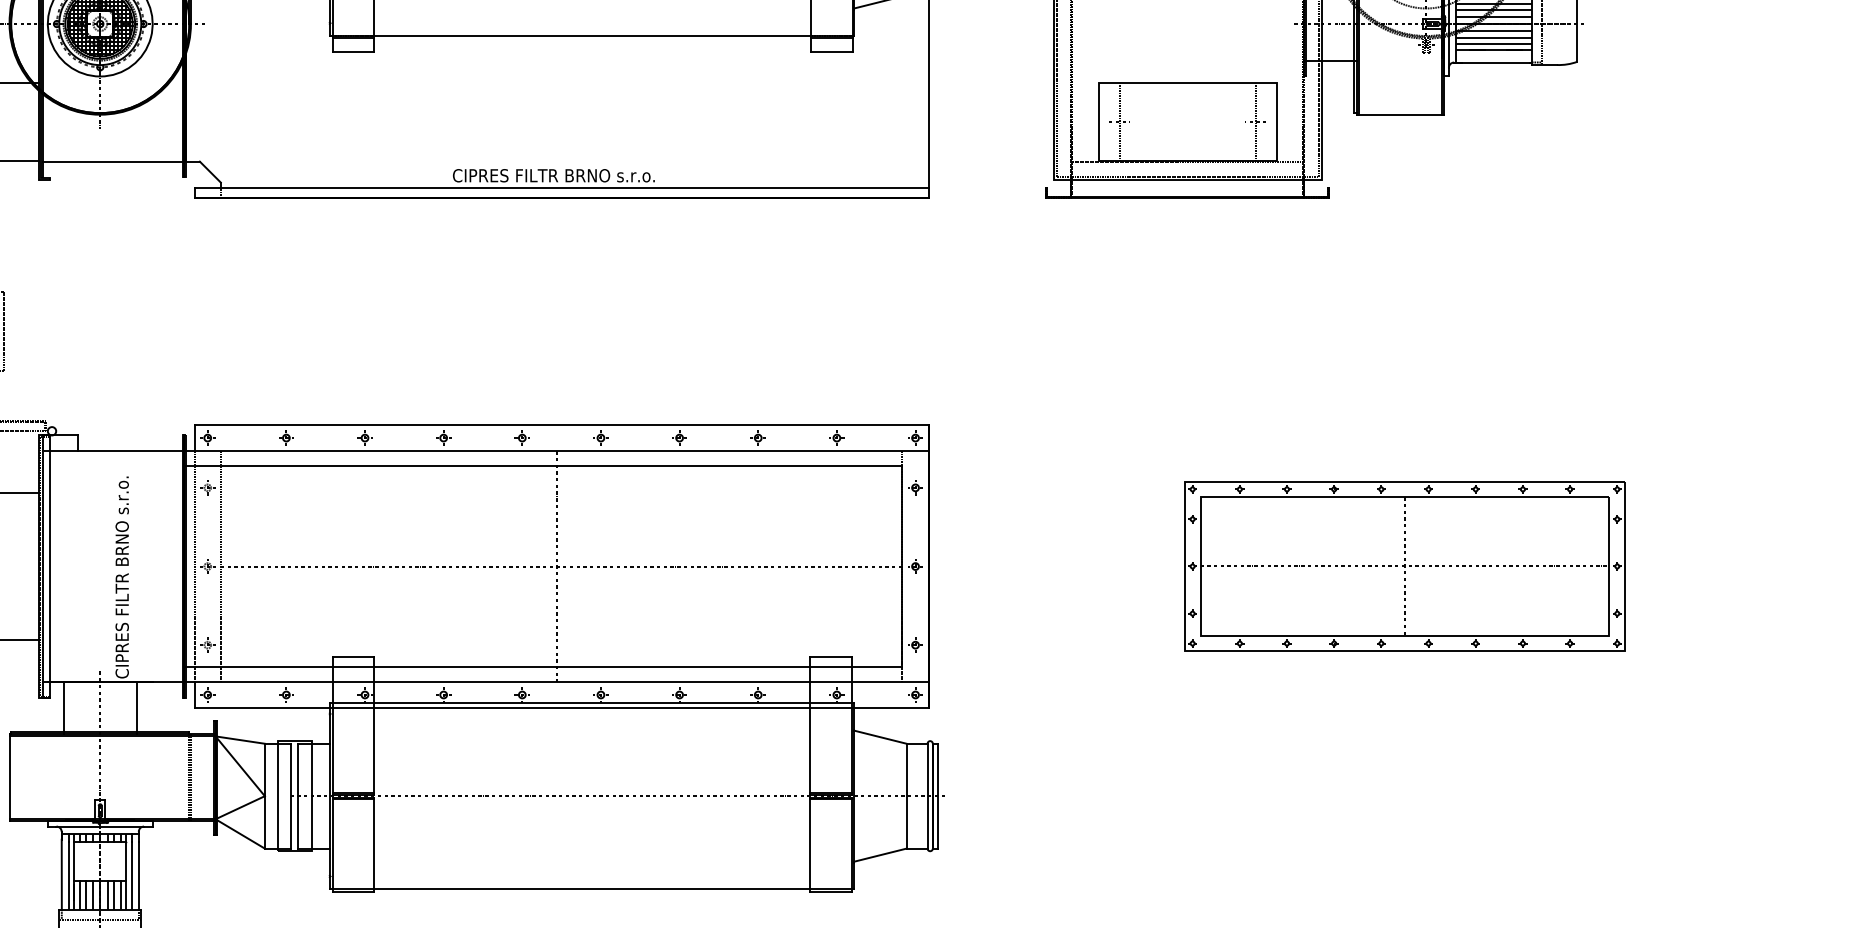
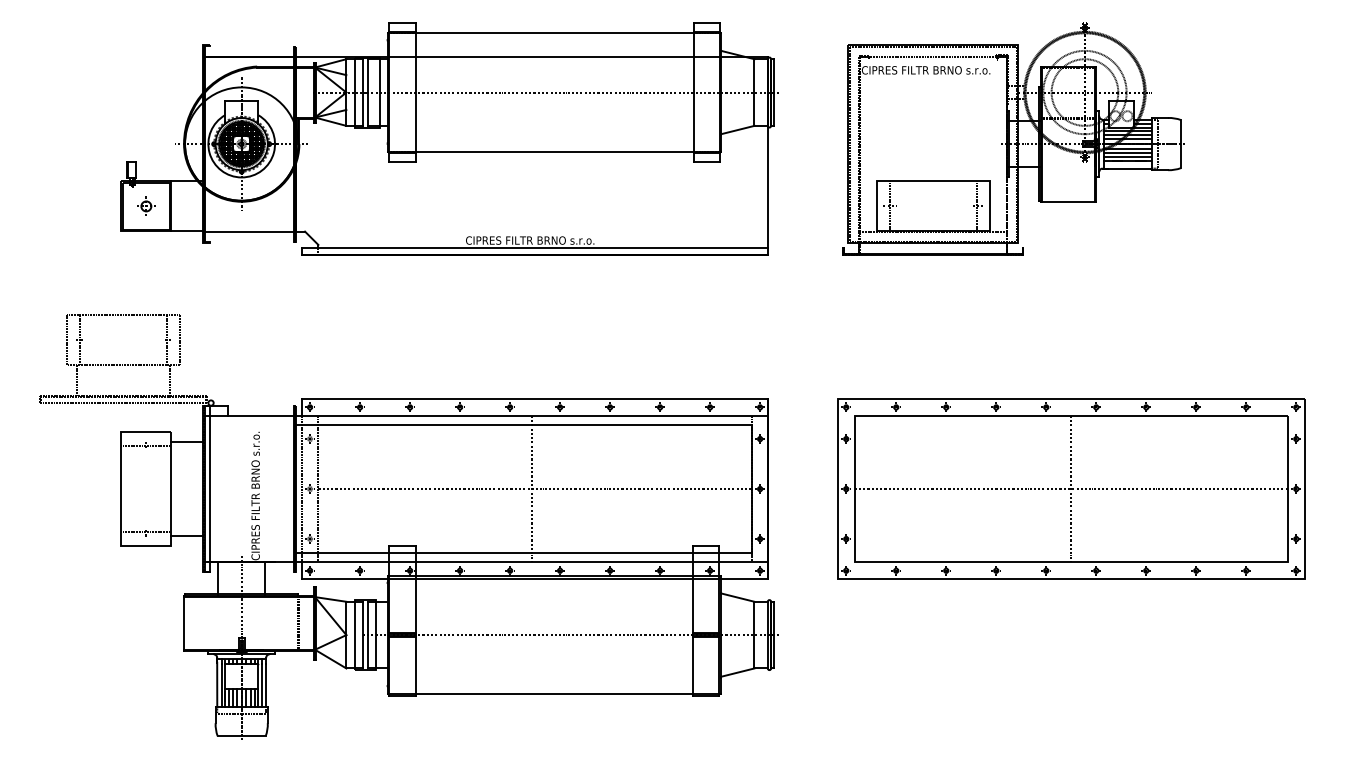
part: (1405, 565) -> (1071, 488), size x1.67

